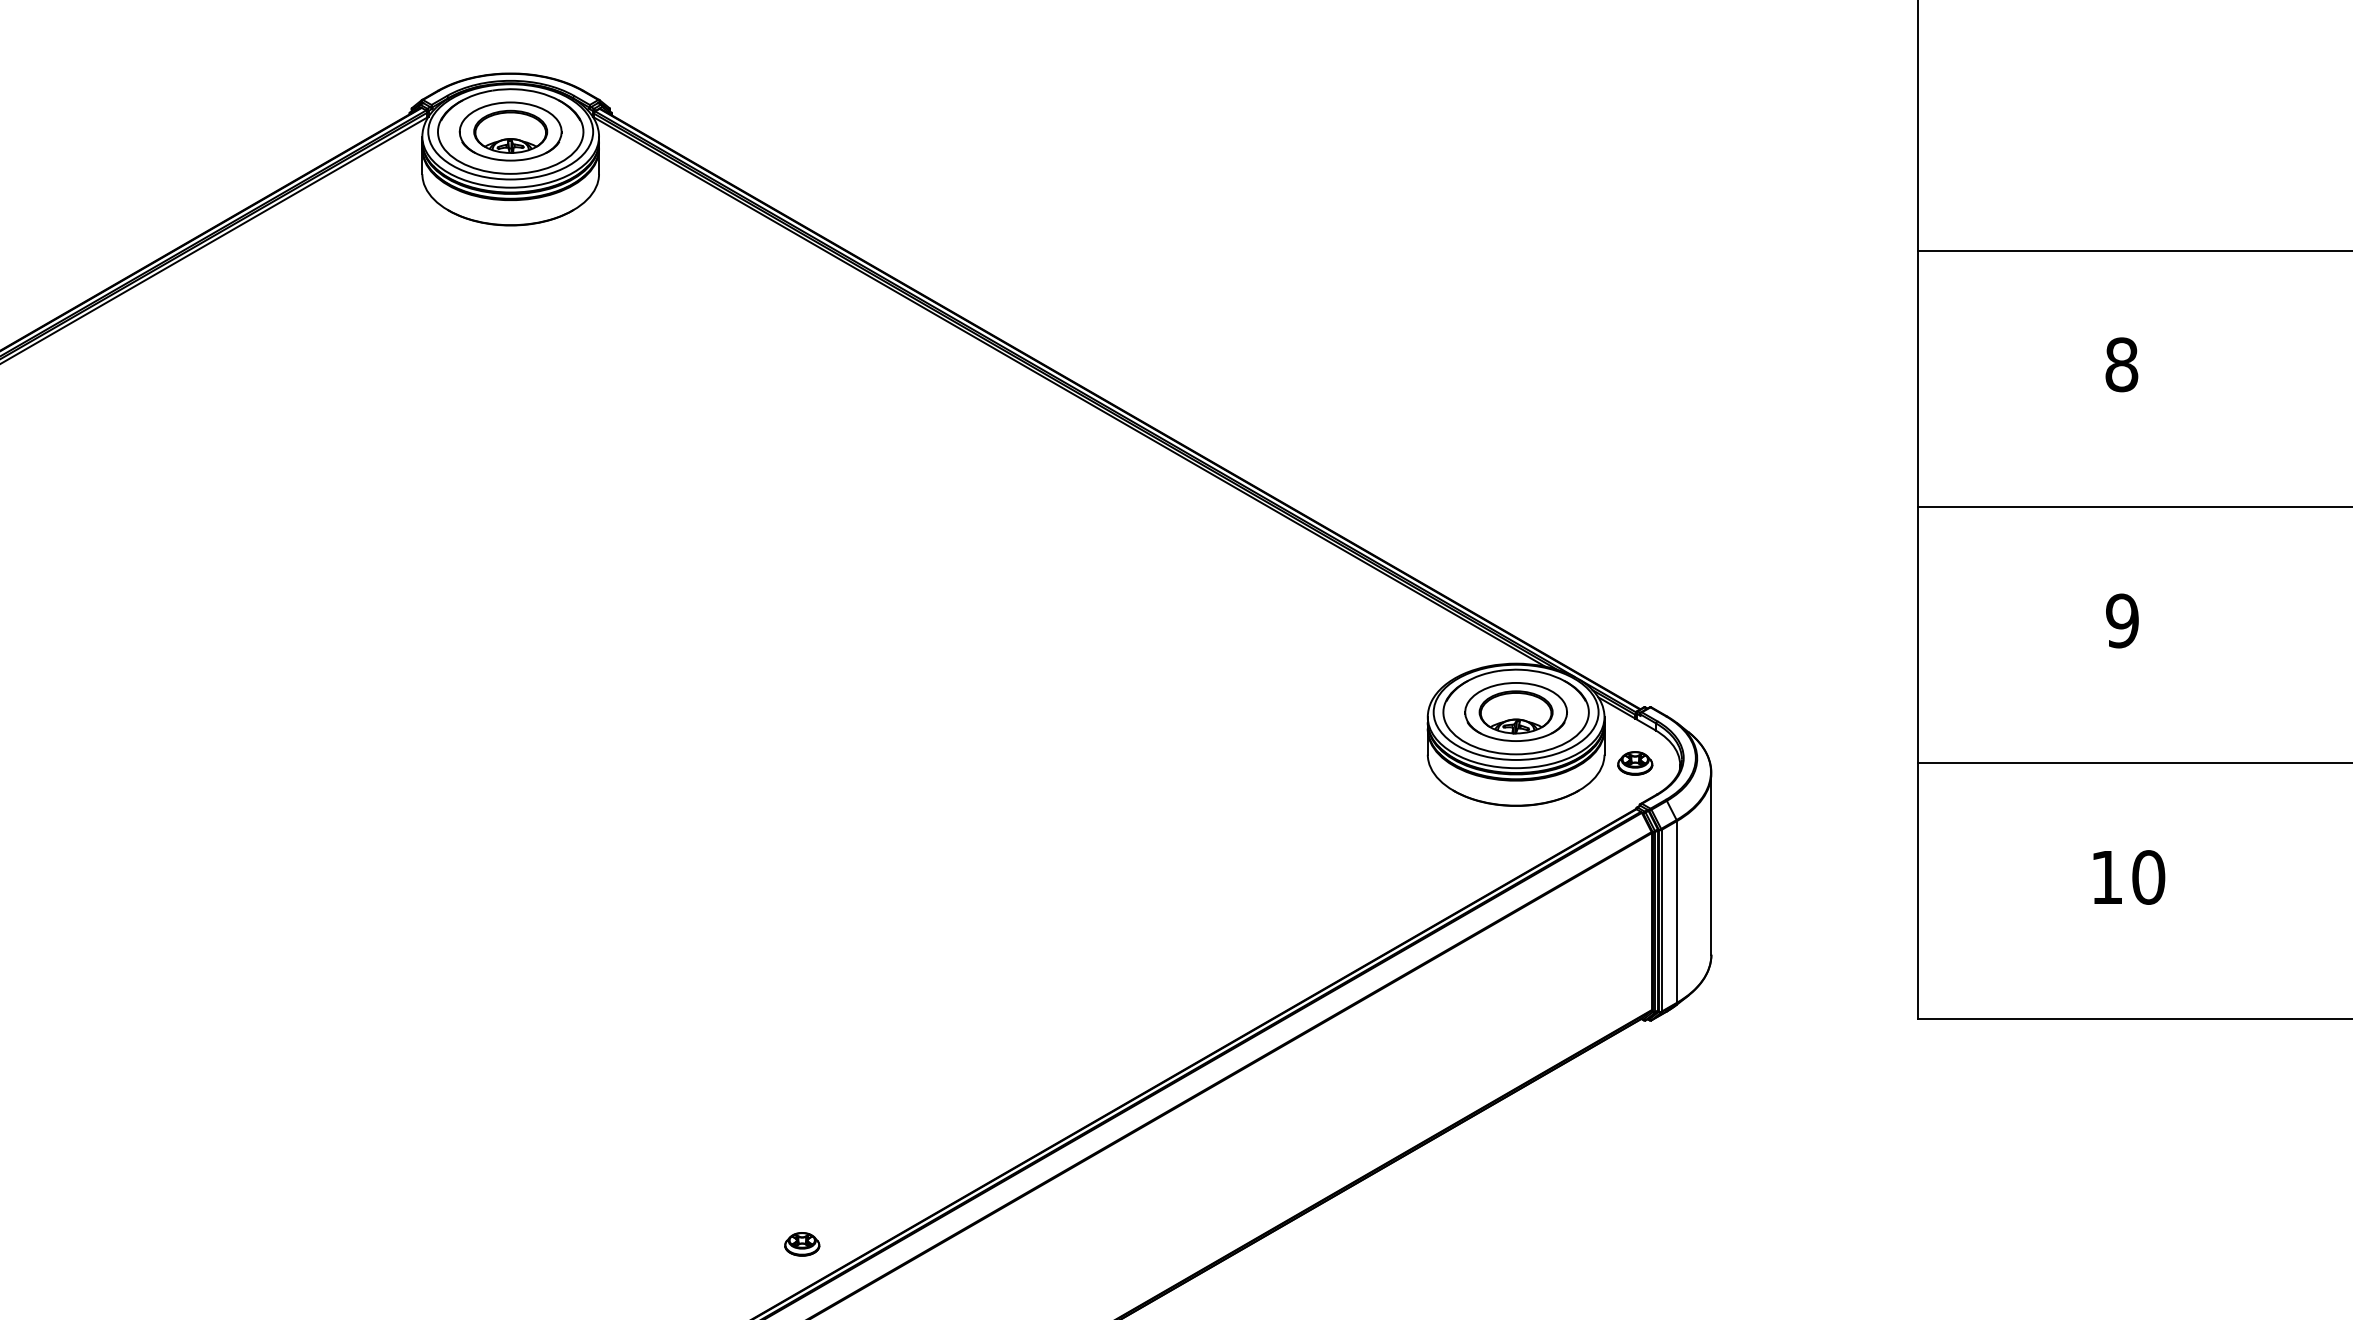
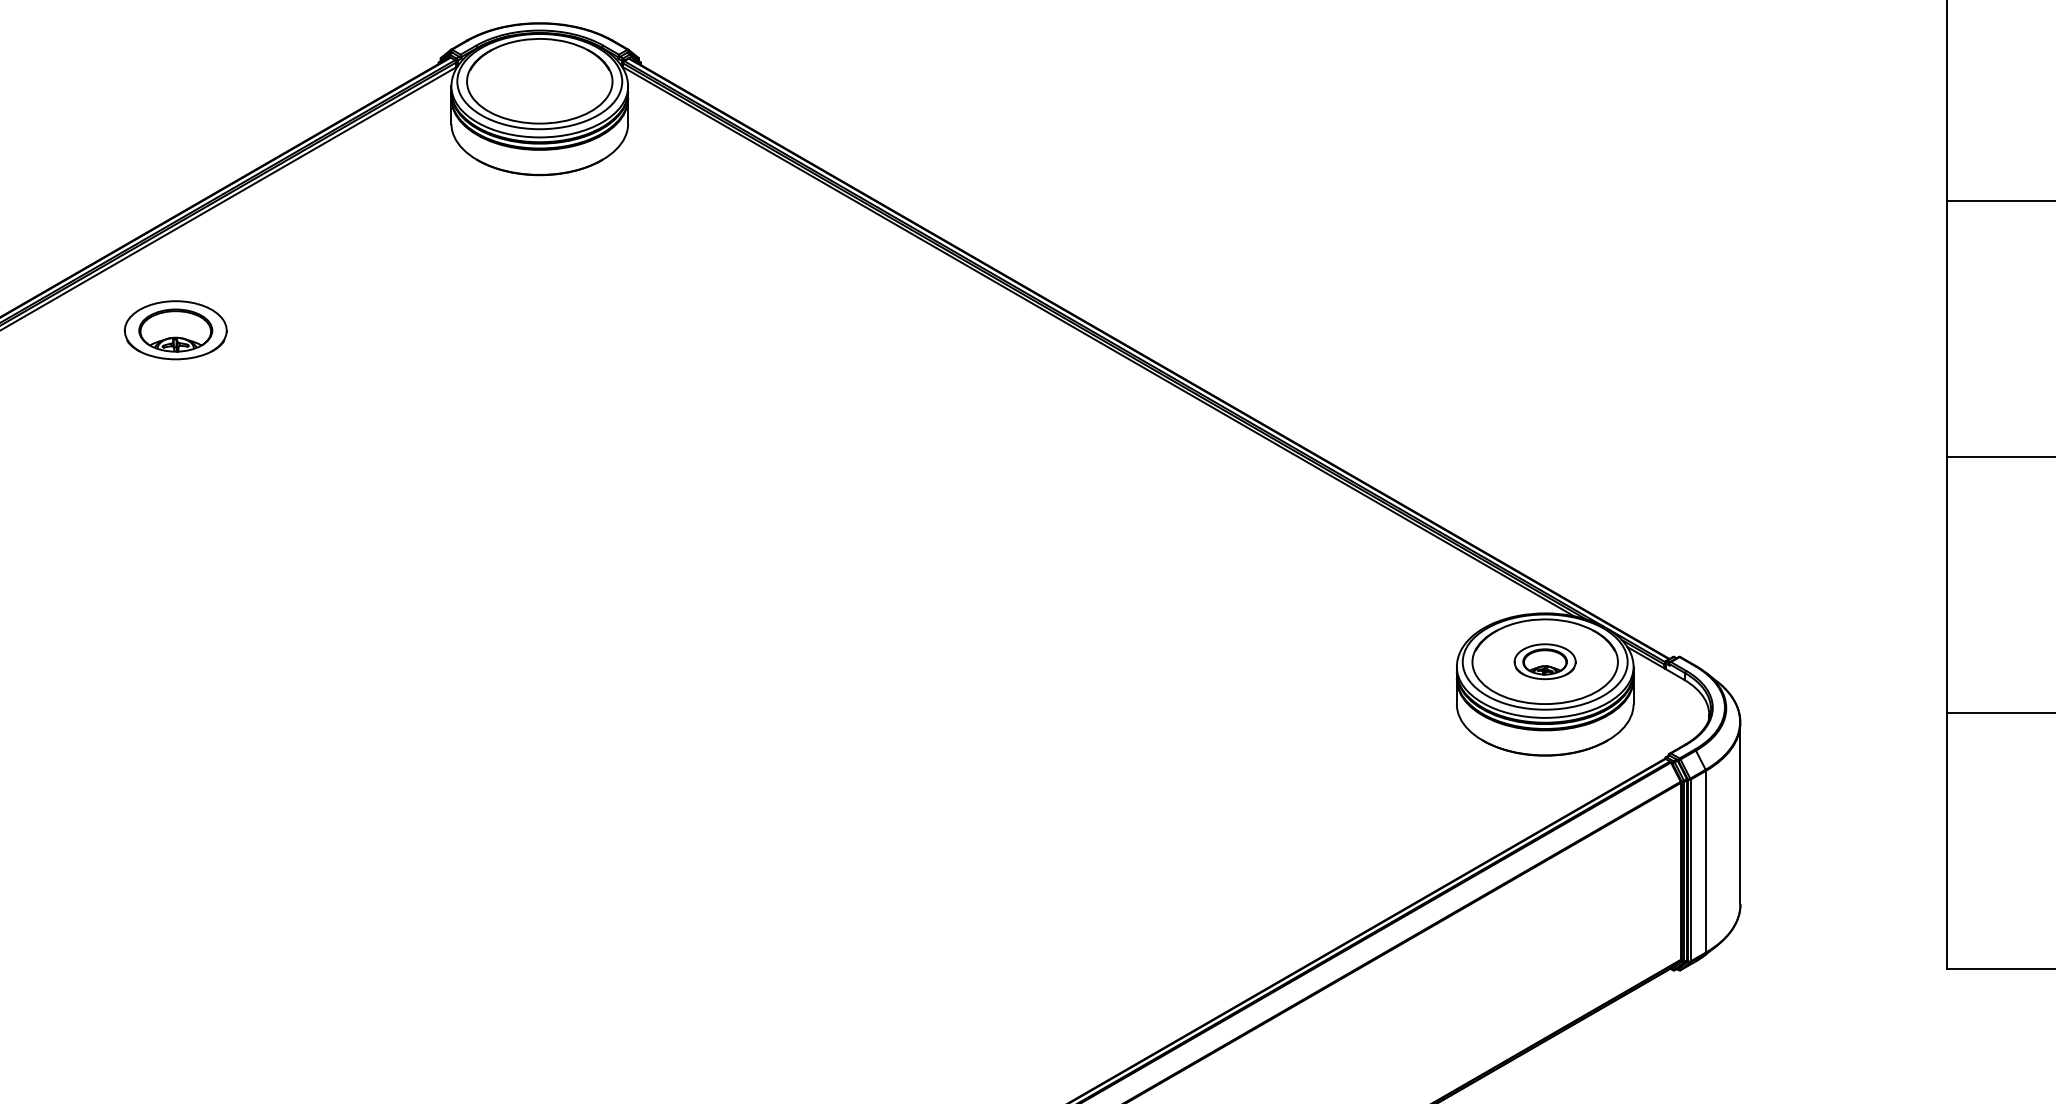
part: (510, 131) -> (175, 330), moved
part: (1515, 711) -> (1544, 661), size x0.6
part: (1635, 763) -> (1664, 713), removed

